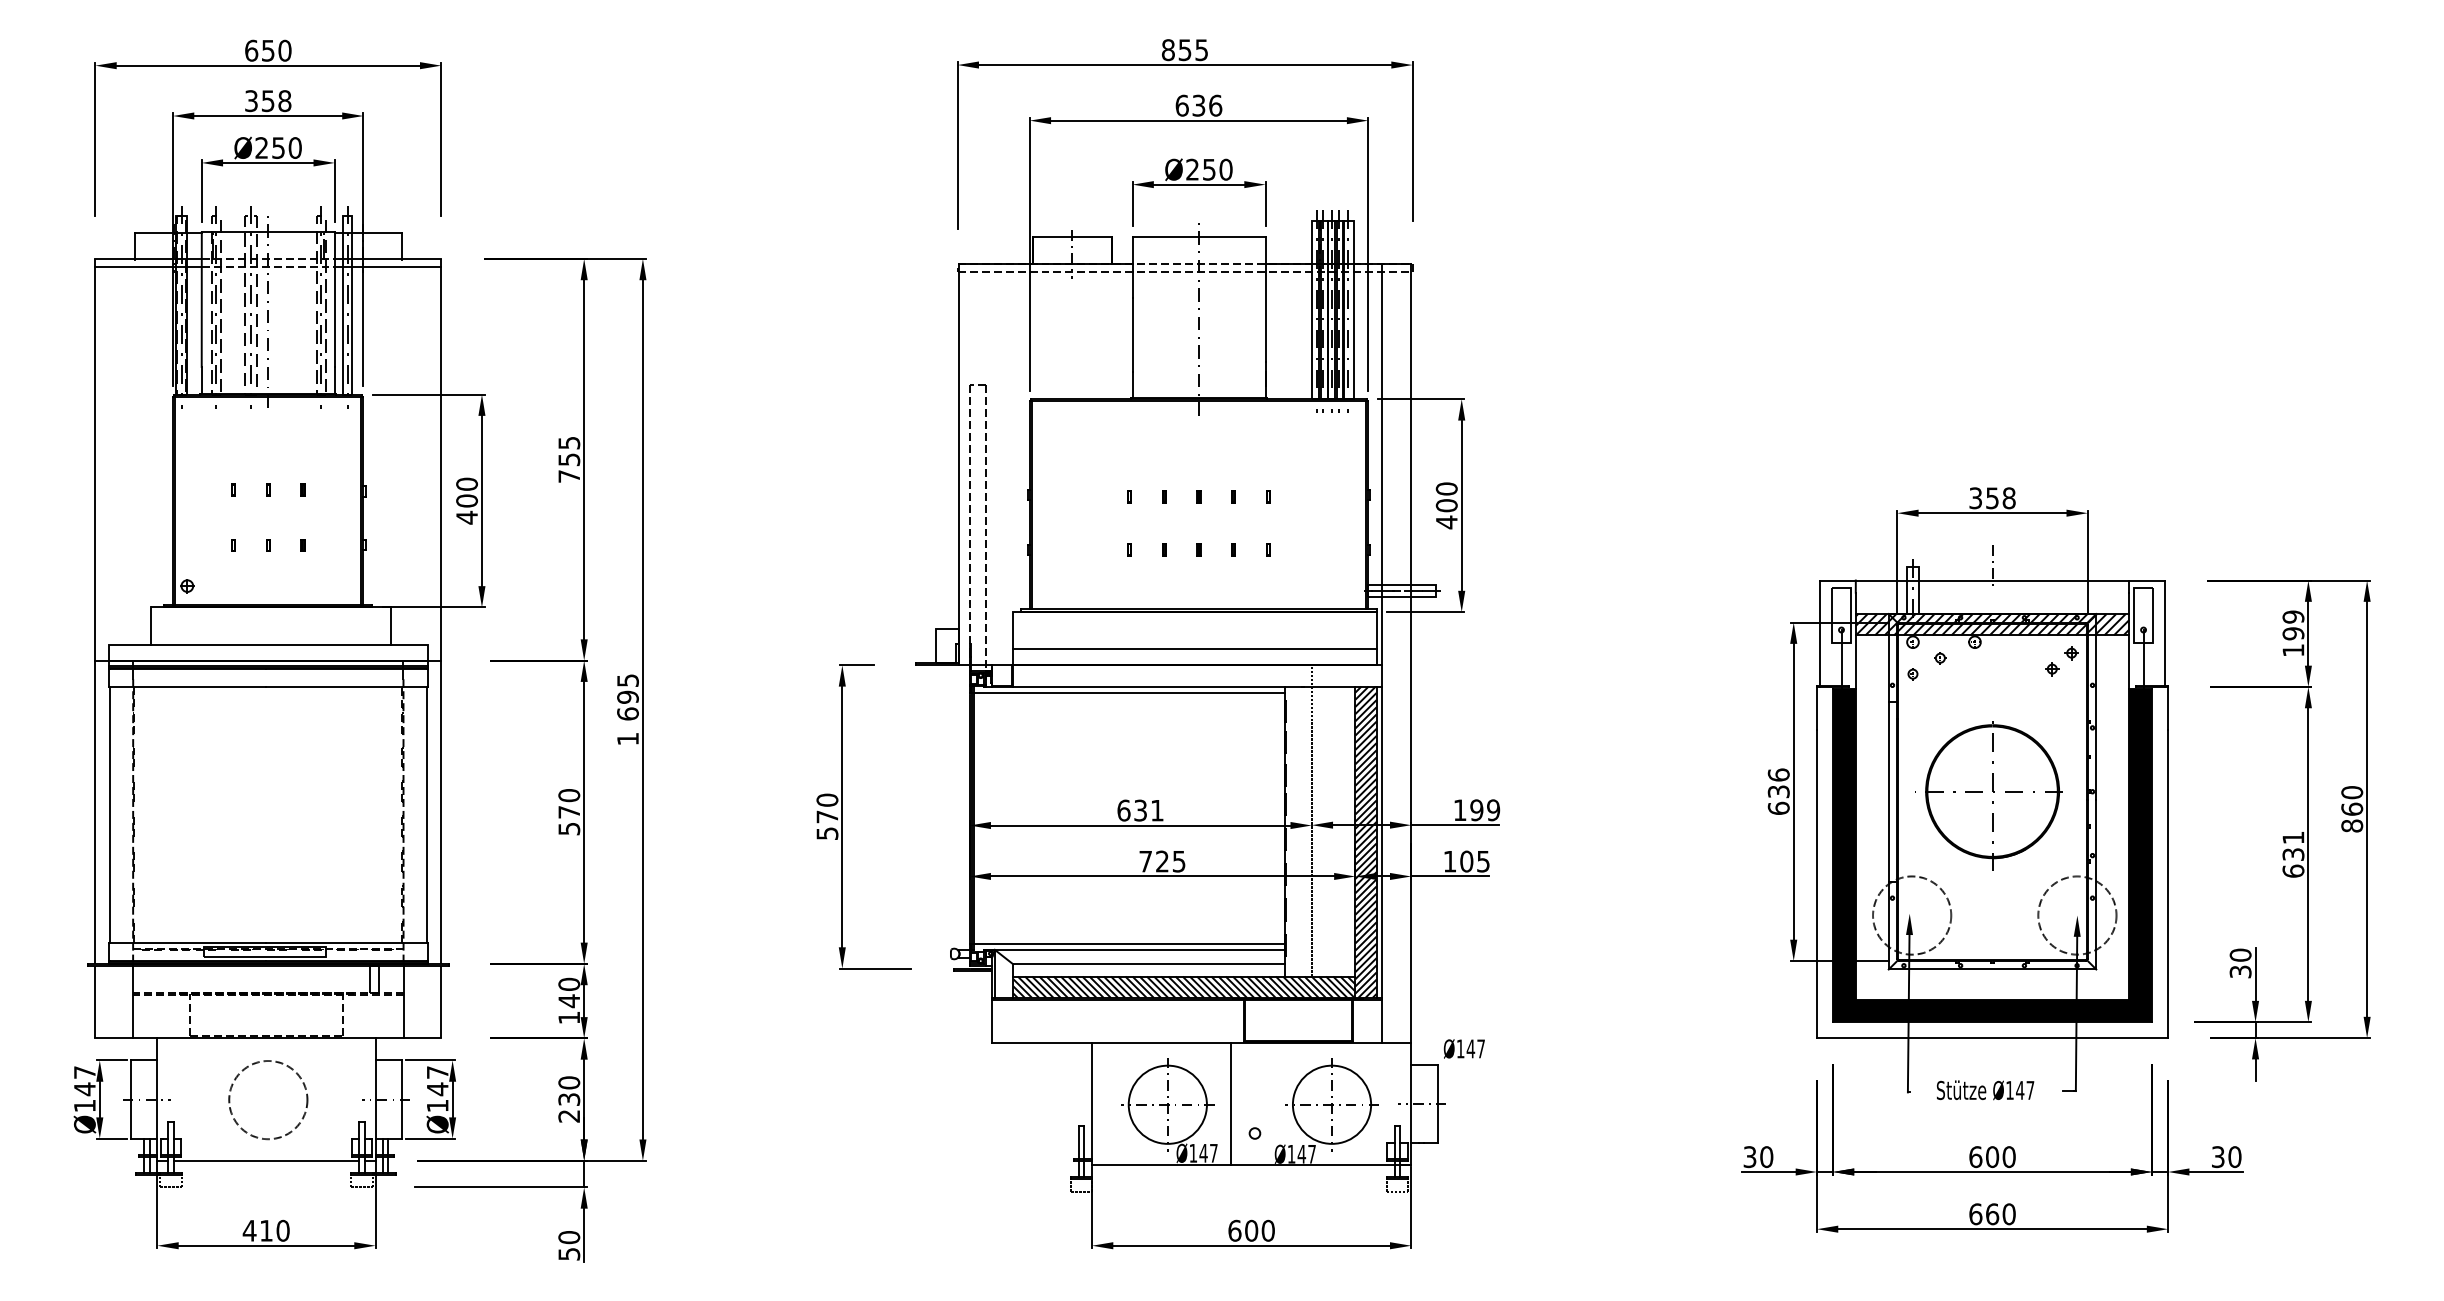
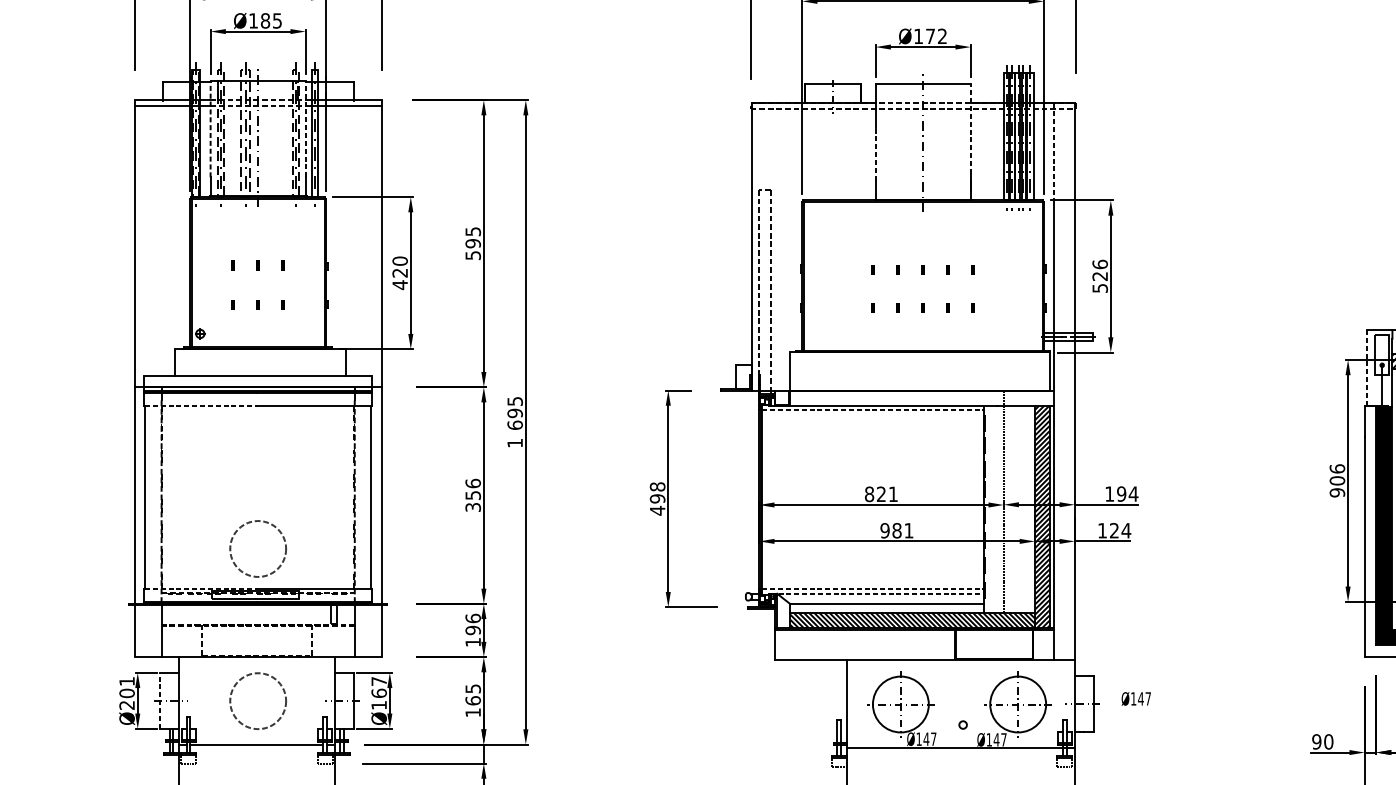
text: (278, 147) -> (265, 20), Ø250 -> Ø185
text: (1209, 169) -> (930, 36), Ø250 -> Ø172
line: (201, 299) -> (210, 129), solid -> dashed
line: (334, 299) -> (305, 129), solid -> dashed
line: (1265, 299) -> (970, 129), solid -> dashed
line: (1382, 331) -> (1054, 152), solid -> dashed
line: (1132, 334) -> (875, 154), solid -> dashed
text: (569, 467) -> (473, 249), 755 -> 595
text: (466, 500) -> (399, 272), 400 -> 420
text: (1446, 505) -> (1099, 276), 400 -> 526
line: (1819, 634) -> (1366, 368), solid -> dashed
line: (1194, 649) -> (919, 379), removed
line: (188, 687) -> (201, 406), solid -> dashed
line: (1129, 692) -> (873, 409), solid -> dashed
text: (1778, 800) -> (1337, 487), 636 -> 906
text: (1131, 810) -> (874, 494), 631 -> 821
text: (1493, 810) -> (1133, 494), 199 -> 194
text: (569, 811) -> (473, 494), 570 -> 356
text: (827, 816) -> (657, 498), 570 -> 498
text: (1162, 861) -> (897, 530), 725 -> 981
text: (1475, 861) -> (1120, 530), 105 -> 124
circle: (268, 887) -> (258, 549), added
line: (188, 942) -> (201, 588), solid -> dashed
line: (1128, 943) -> (872, 589), solid -> dashed
line: (1135, 949) -> (877, 593), solid -> dashed
text: (569, 992) -> (473, 624), 140 -> 196
text: (1463, 1048) -> (1135, 698), moved
text: (84, 1089) -> (126, 693), Ø147 -> Ø201
text: (437, 1089) -> (379, 693), Ø147 -> Ø167
line: (130, 1099) -> (159, 700), solid -> dashed
text: (569, 1099) -> (473, 700), 230 -> 165
line: (1230, 1104) -> (945, 704), removed
text: (1749, 1156) -> (1316, 741), 30 -> 90

